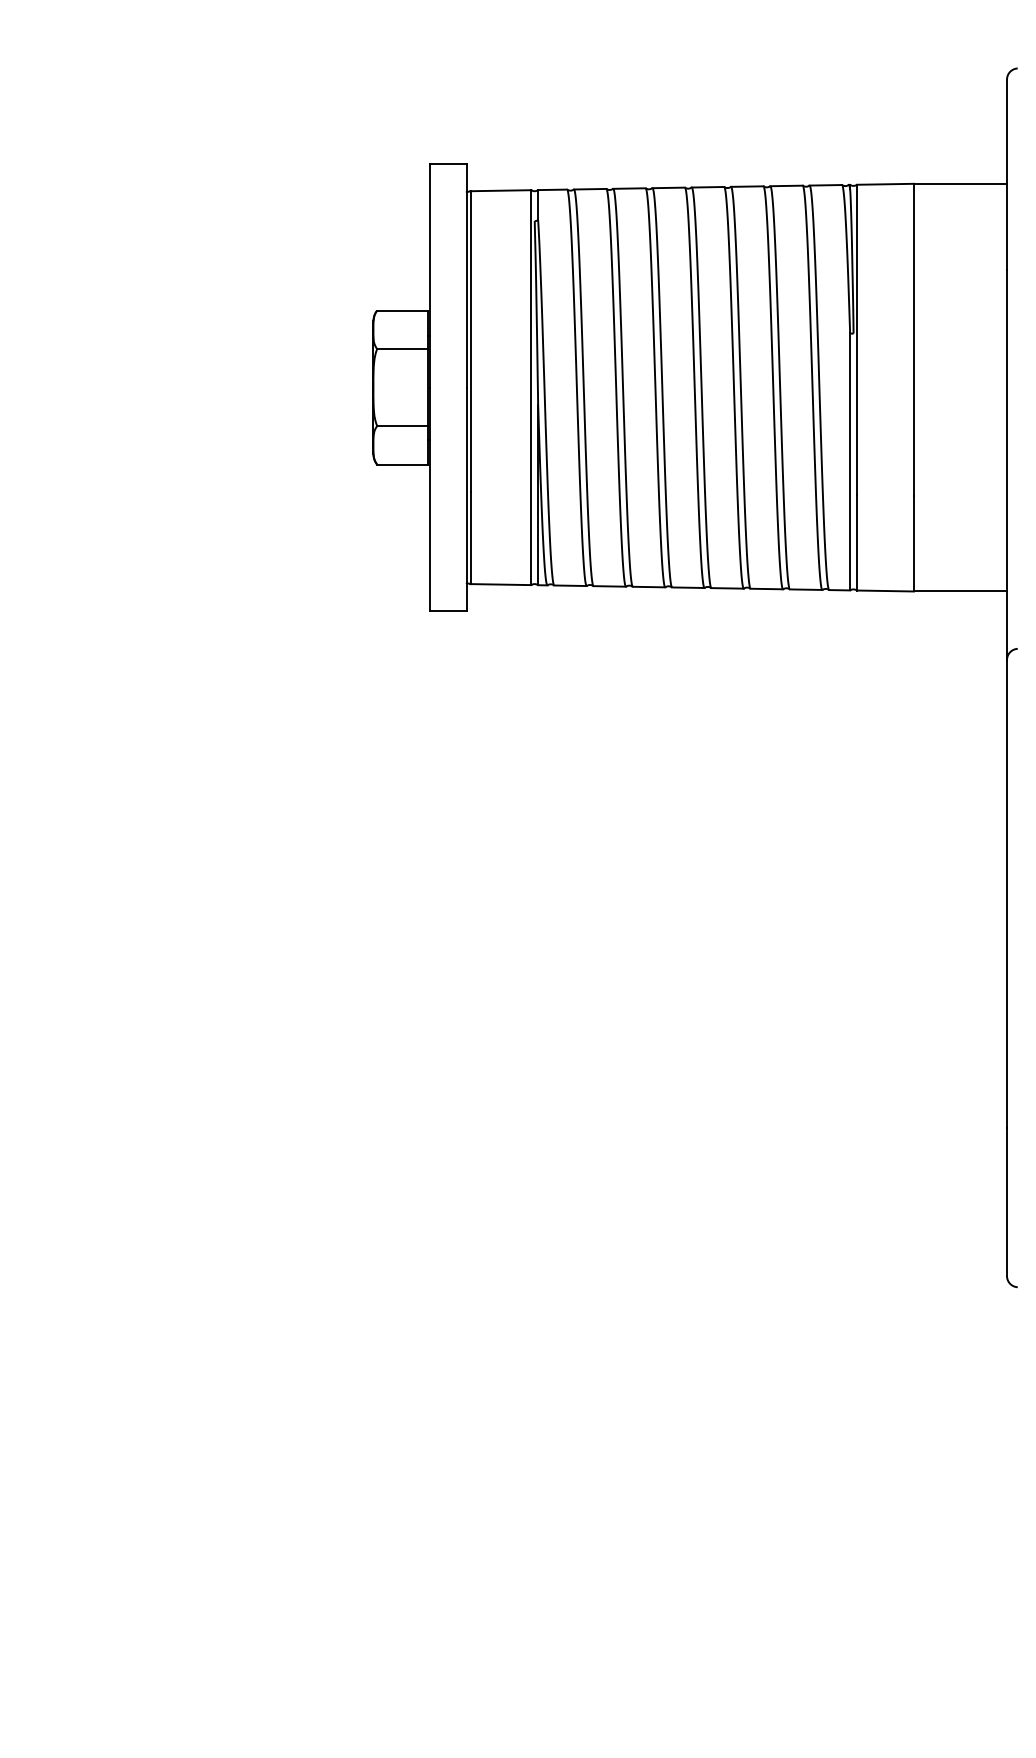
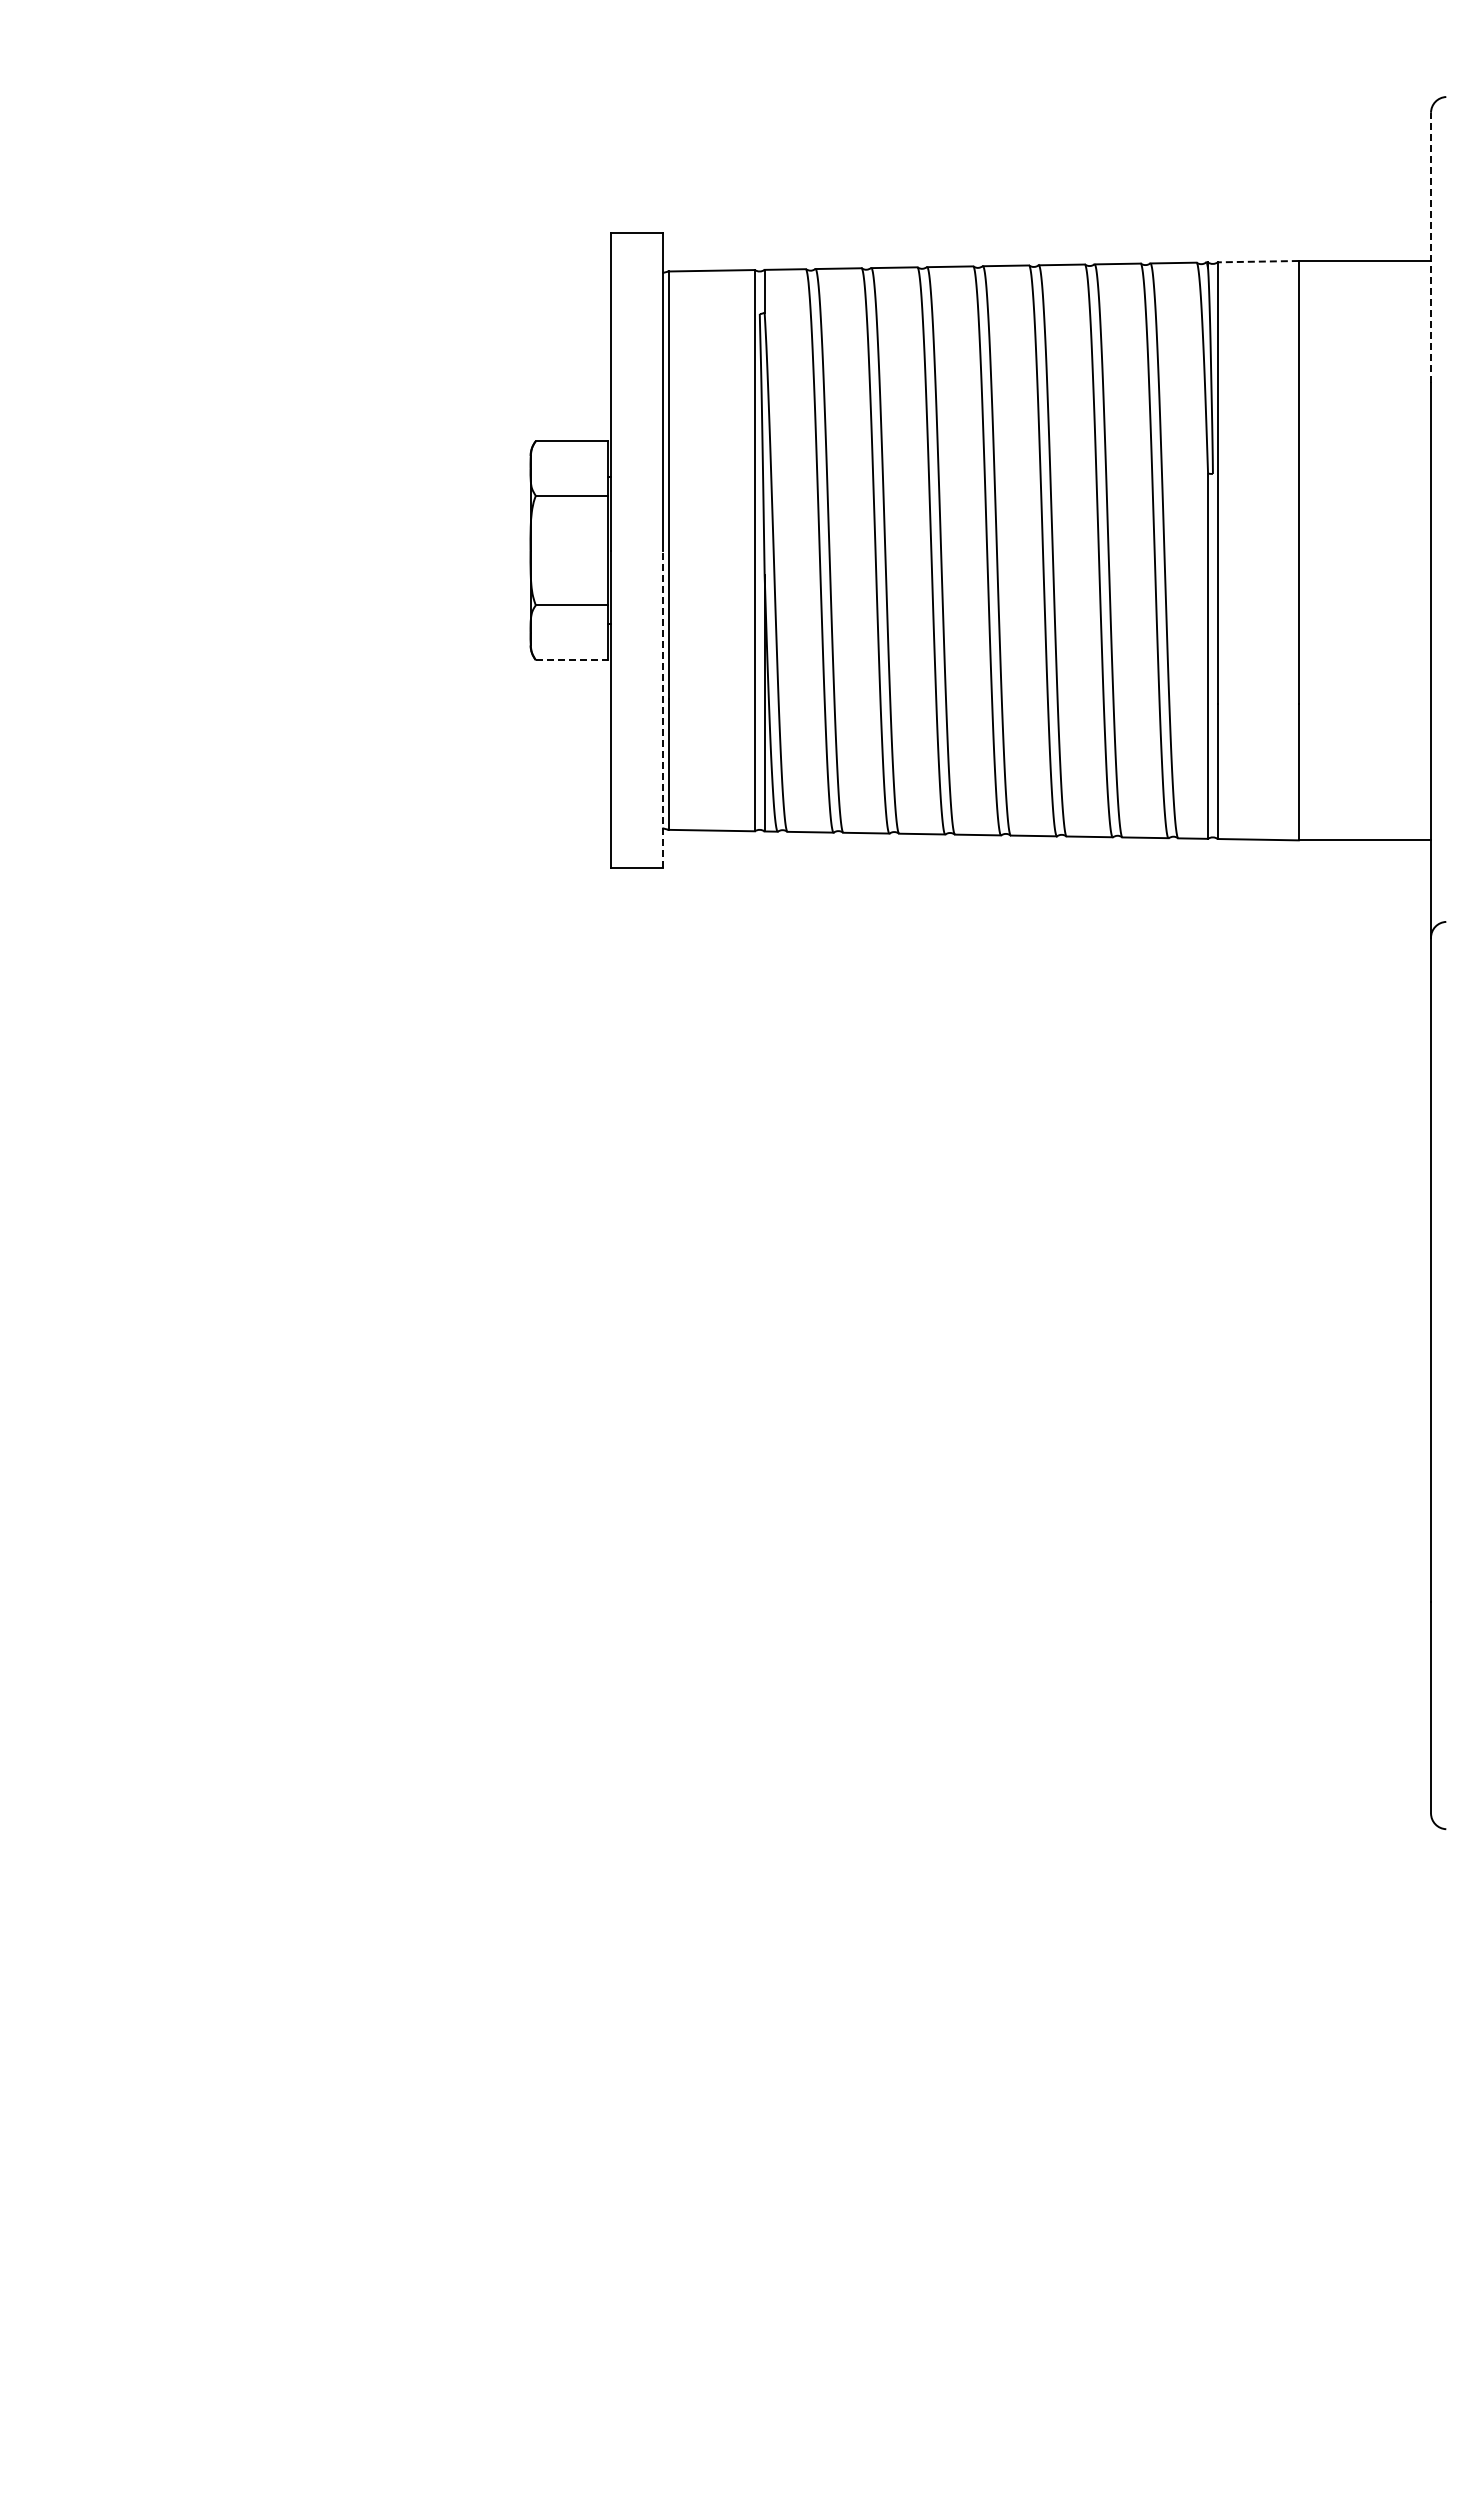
line: (1007, 174) -> (1431, 247), solid -> dashed
line: (885, 184) -> (1258, 261), solid -> dashed
line: (402, 464) -> (572, 660), solid -> dashed
line: (466, 499) -> (663, 709), solid -> dashed

